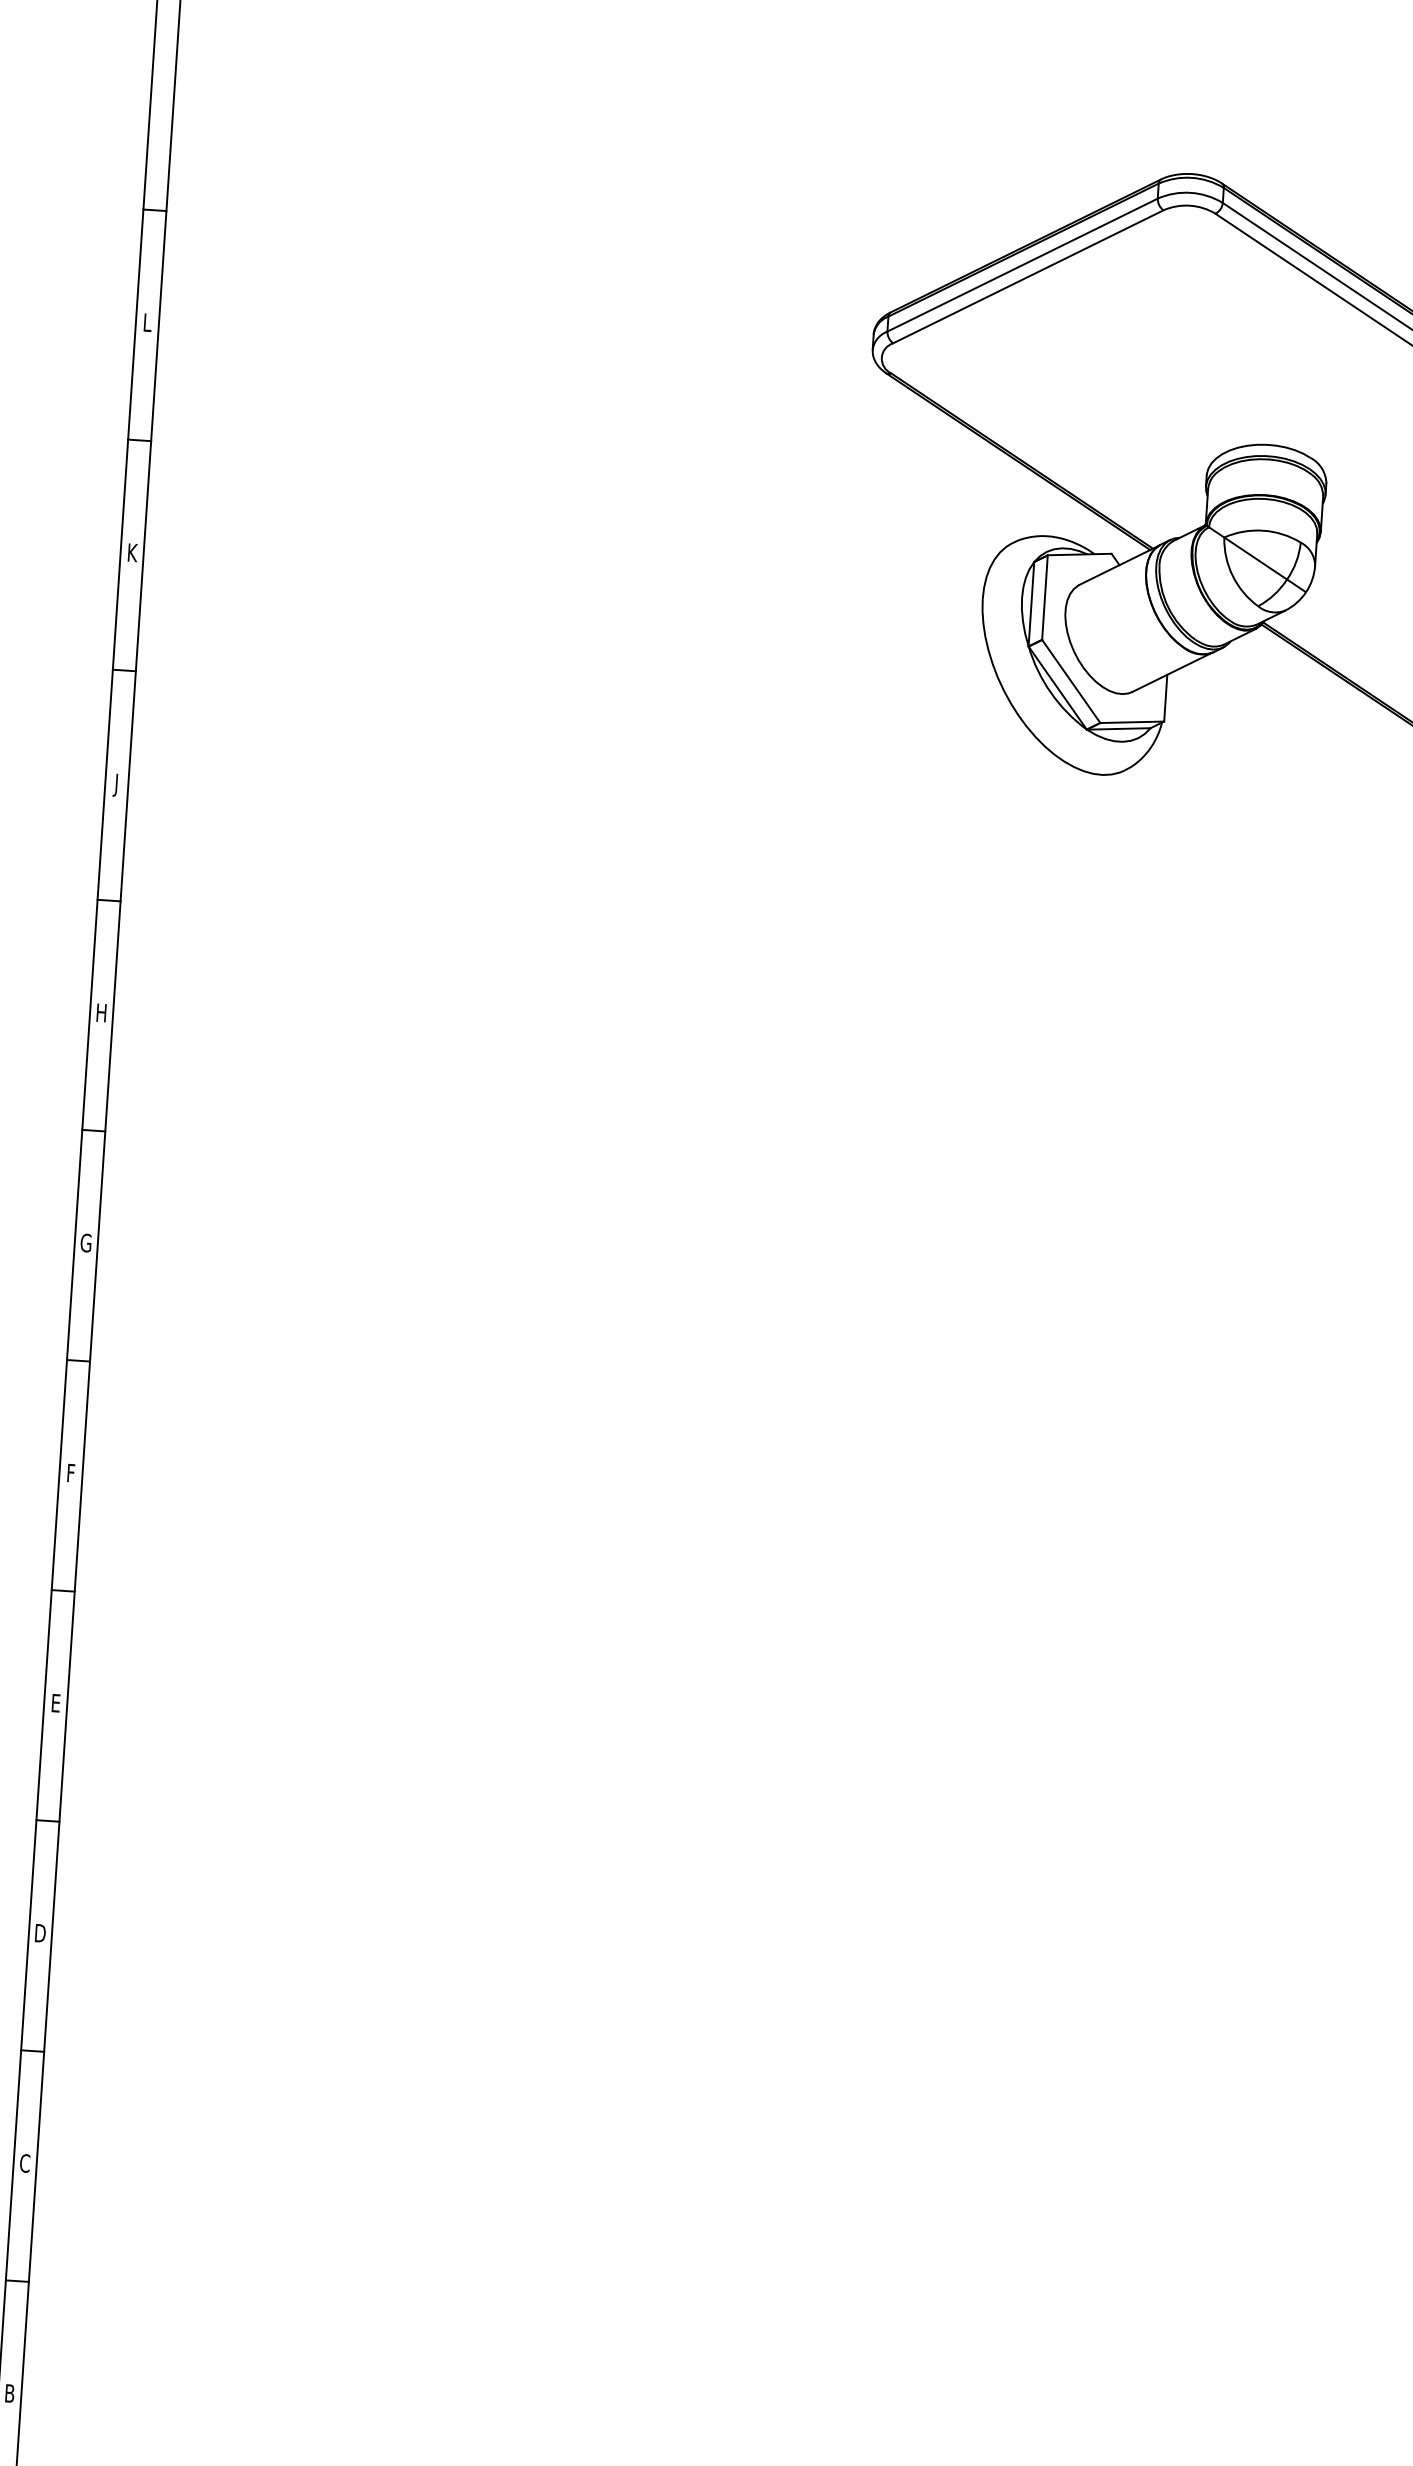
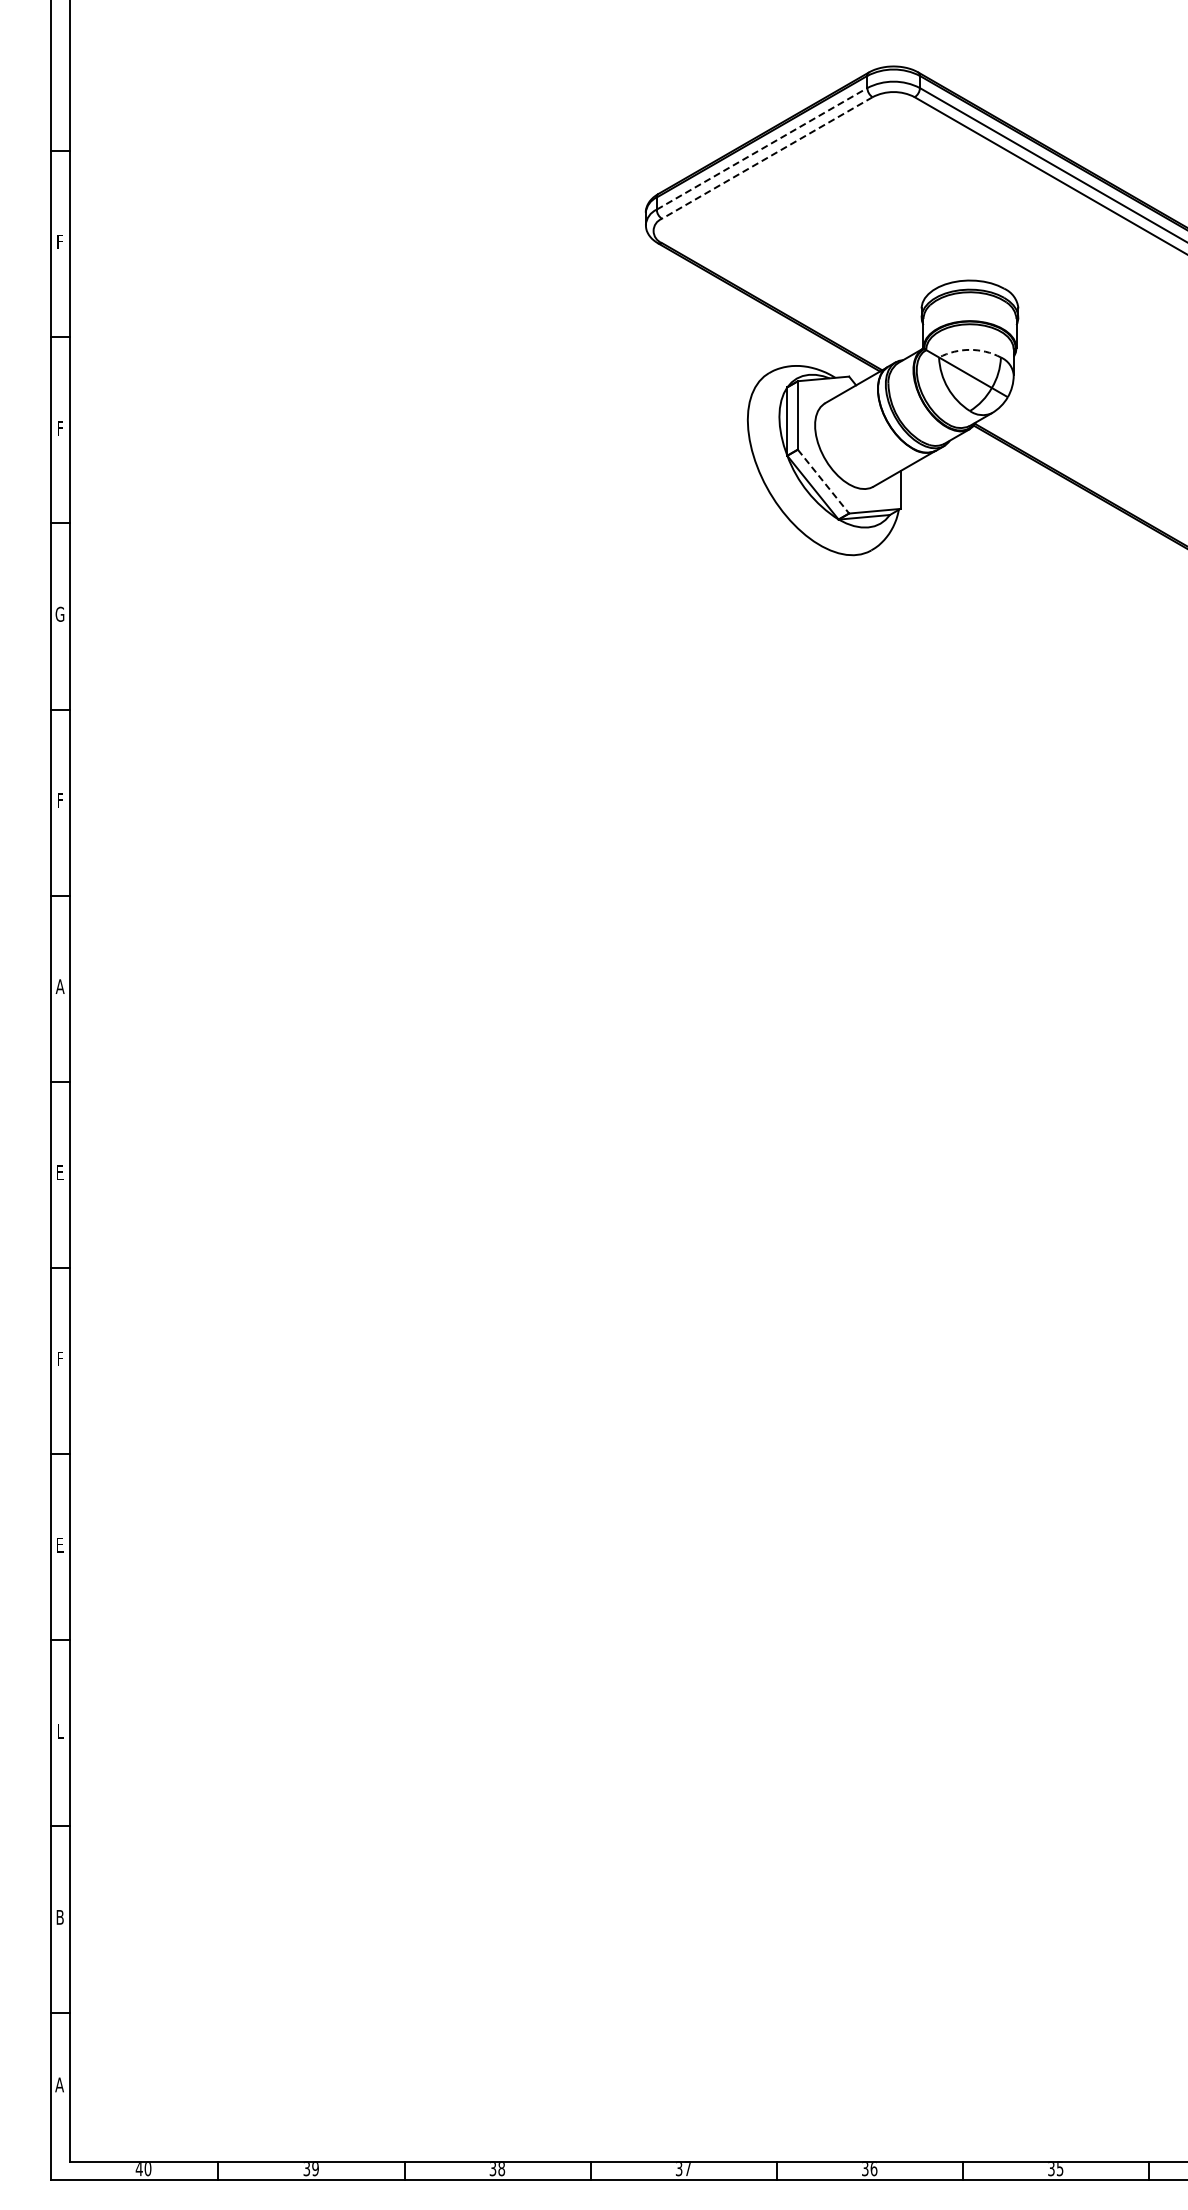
line: (1023, 264) -> (762, 148), solid -> dashed
line: (1028, 277) -> (767, 158), solid -> dashed
text: (147, 322) -> (60, 241), L -> F
arc: (1262, 530) -> (969, 349), solid -> dashed
text: (132, 551) -> (60, 427), K -> F
line: (1071, 681) -> (823, 481), solid -> dashed
text: (115, 784) -> (59, 615), J -> G
text: (100, 1012) -> (59, 800), H -> F
text: (85, 1242) -> (59, 986), G -> A
text: (71, 1472) -> (60, 1172), F -> E
text: (56, 1702) -> (60, 1358), E -> F
text: (40, 1932) -> (60, 1544), D -> E
text: (25, 2162) -> (60, 1730), C -> L

